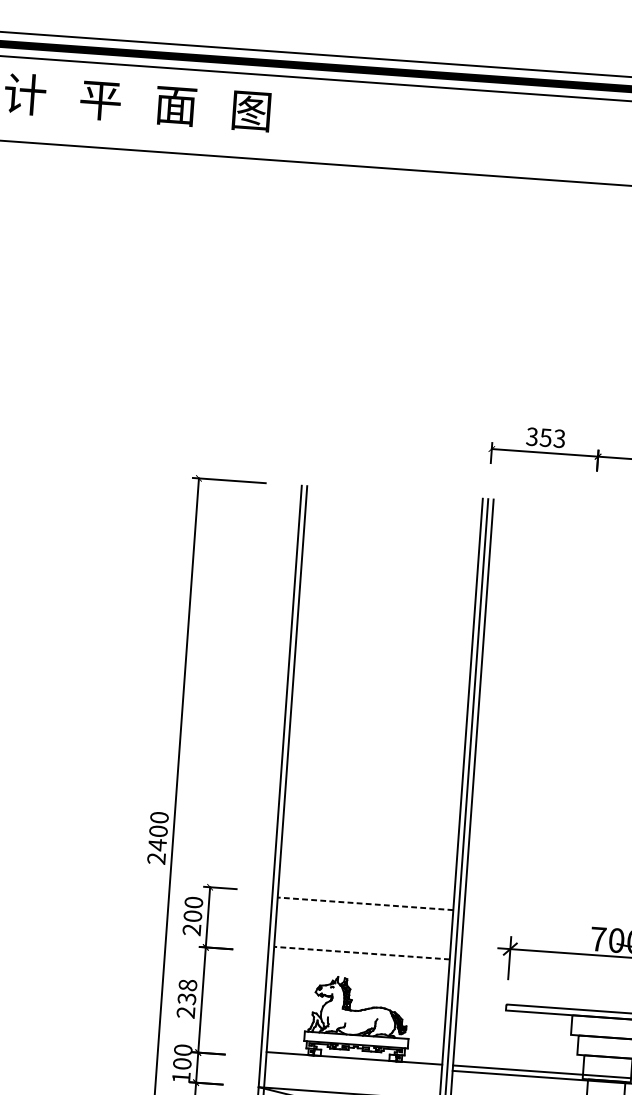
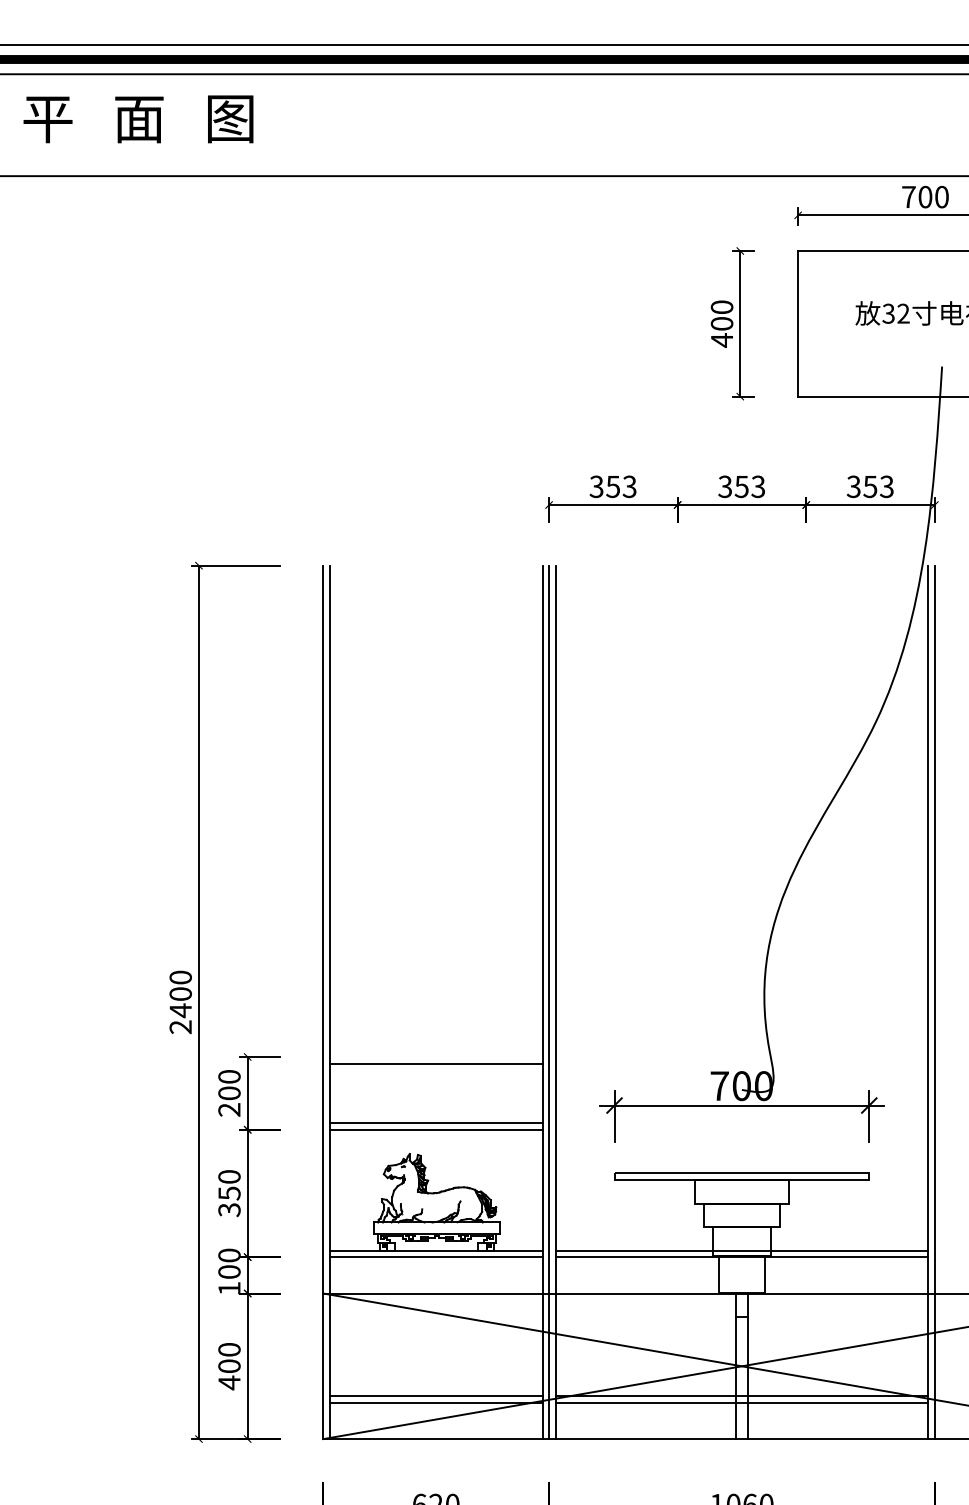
line: (364, 903) -> (435, 1063), dashed -> solid
line: (361, 953) -> (435, 1123), dashed -> solid
line: (361, 958) -> (435, 1129), added
text: (186, 998) -> (229, 1193), 238 -> 350
line: (353, 1064) -> (435, 1257), added

